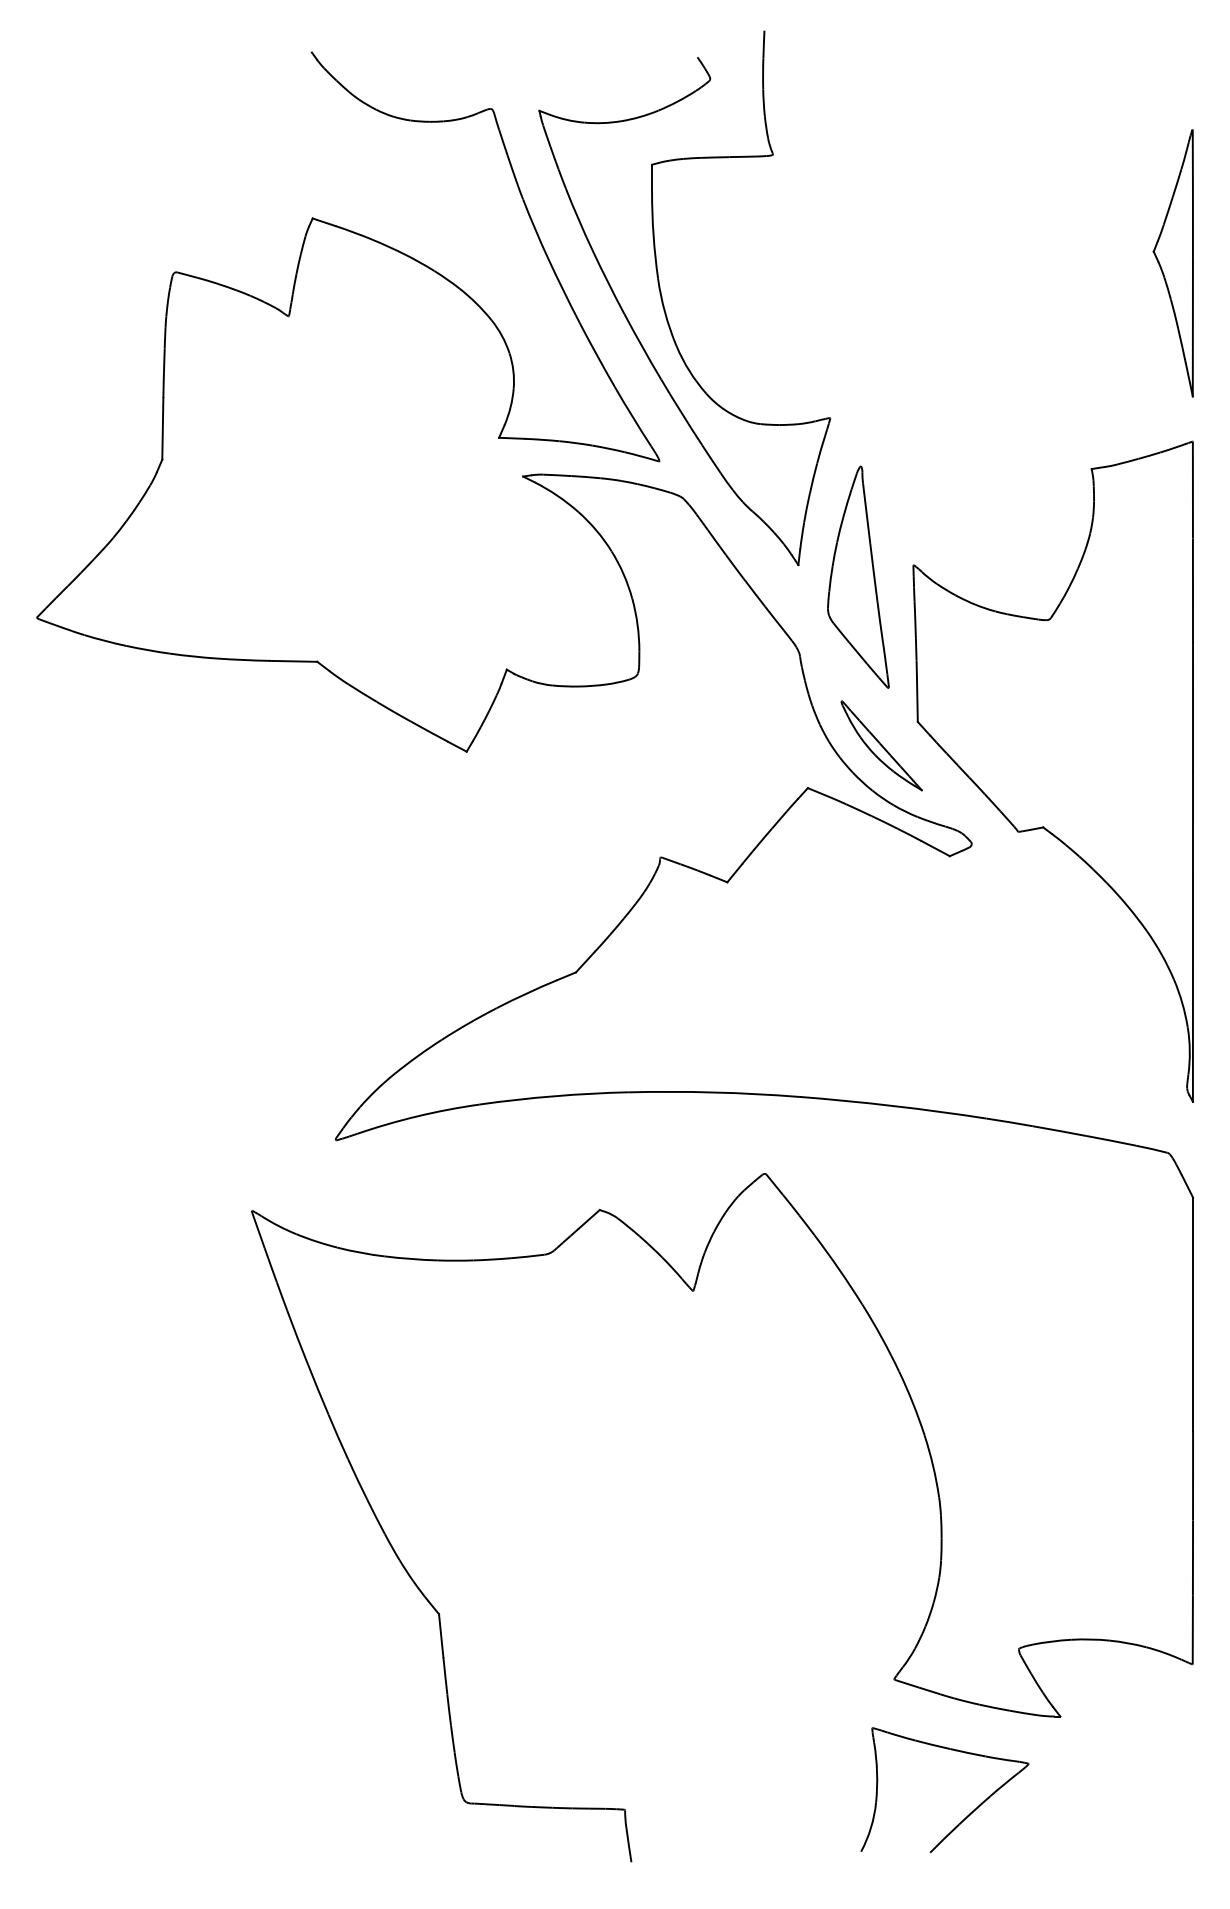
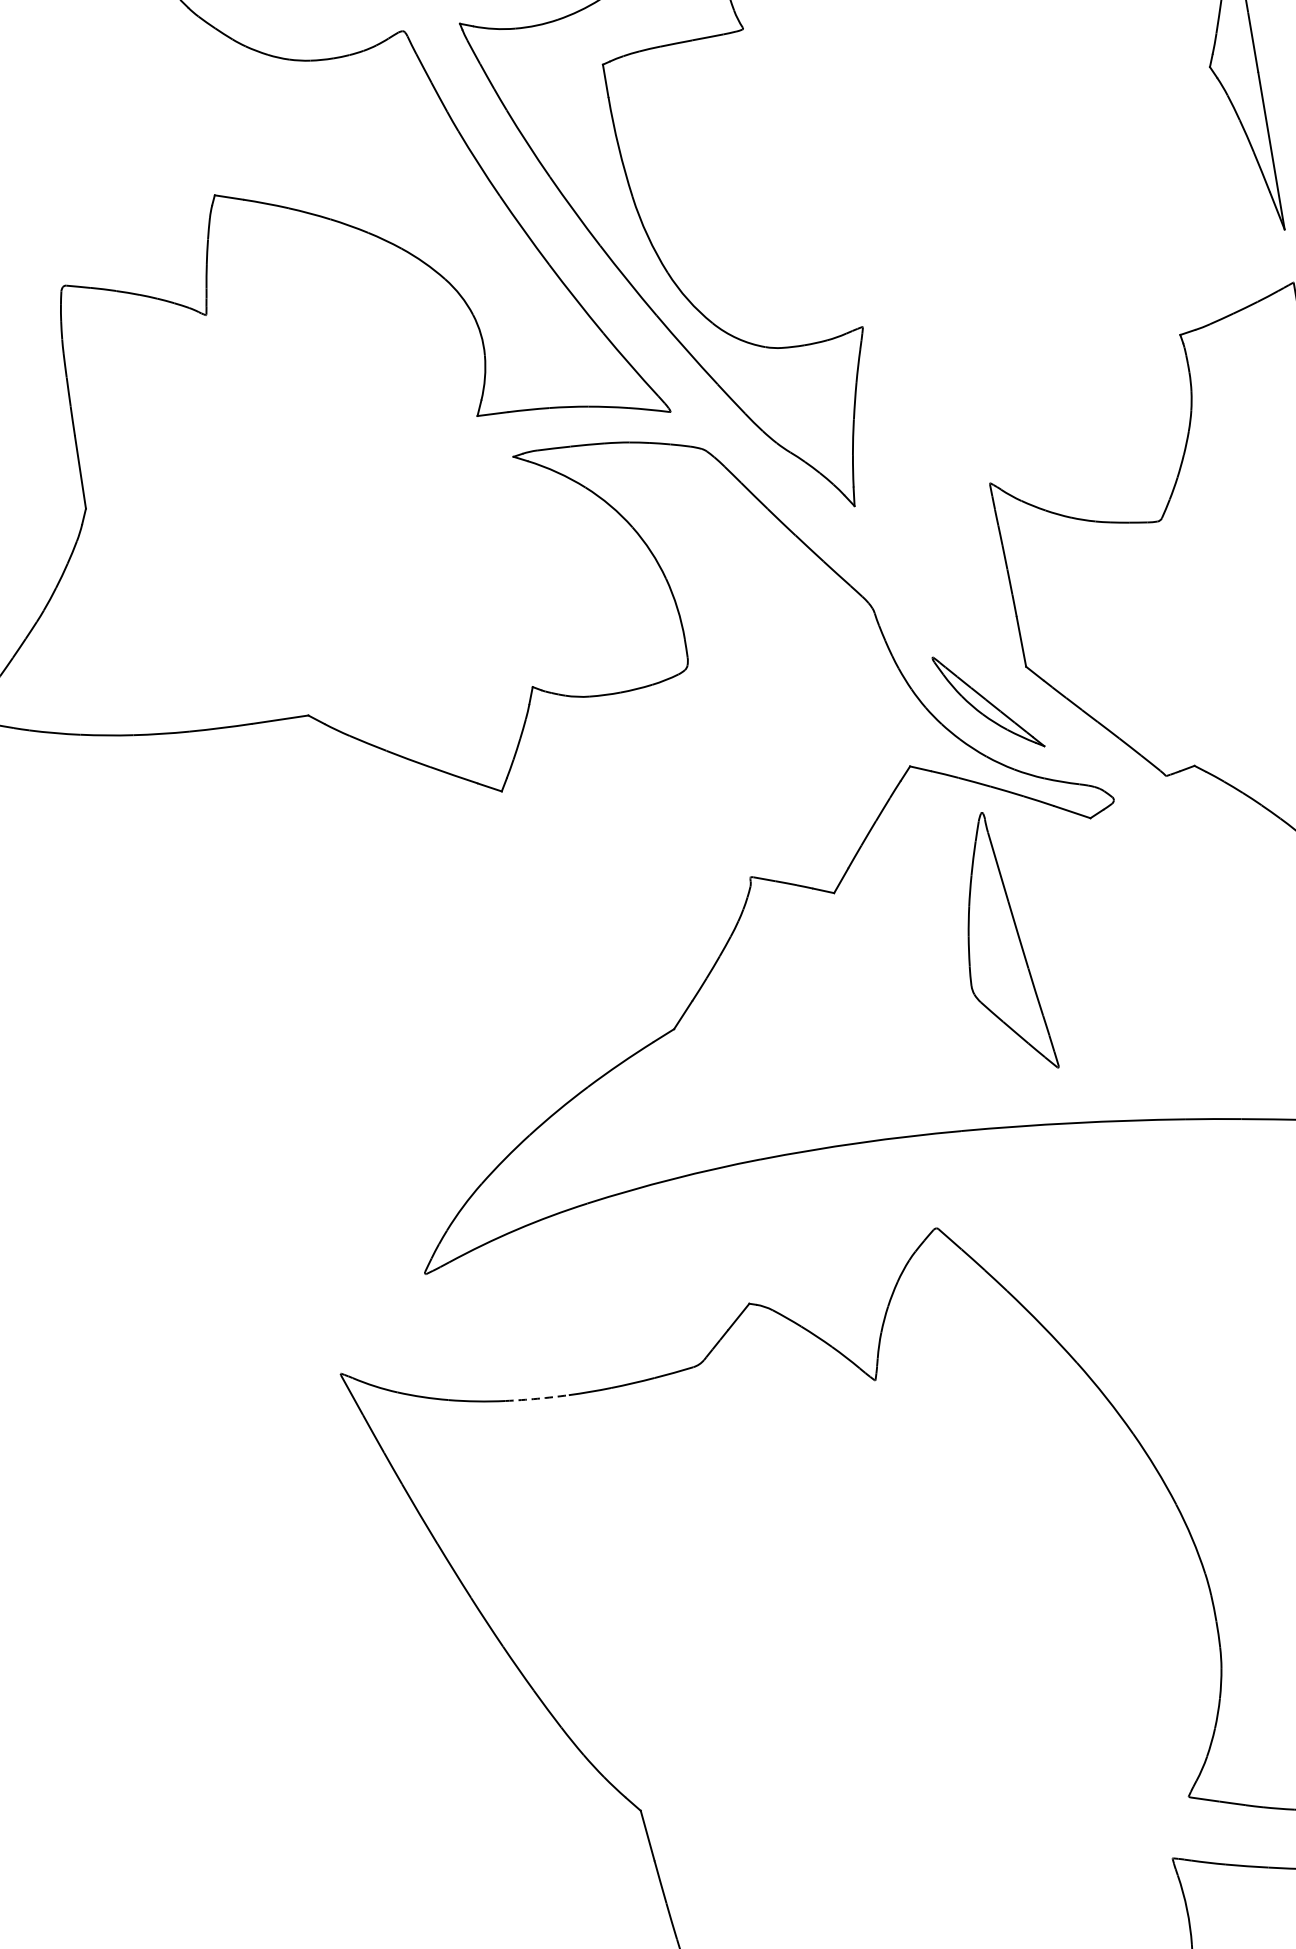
part: (858, 576) -> (1001, 942), moved
arc: (410, 1258) -> (536, 1398), solid -> dashed

